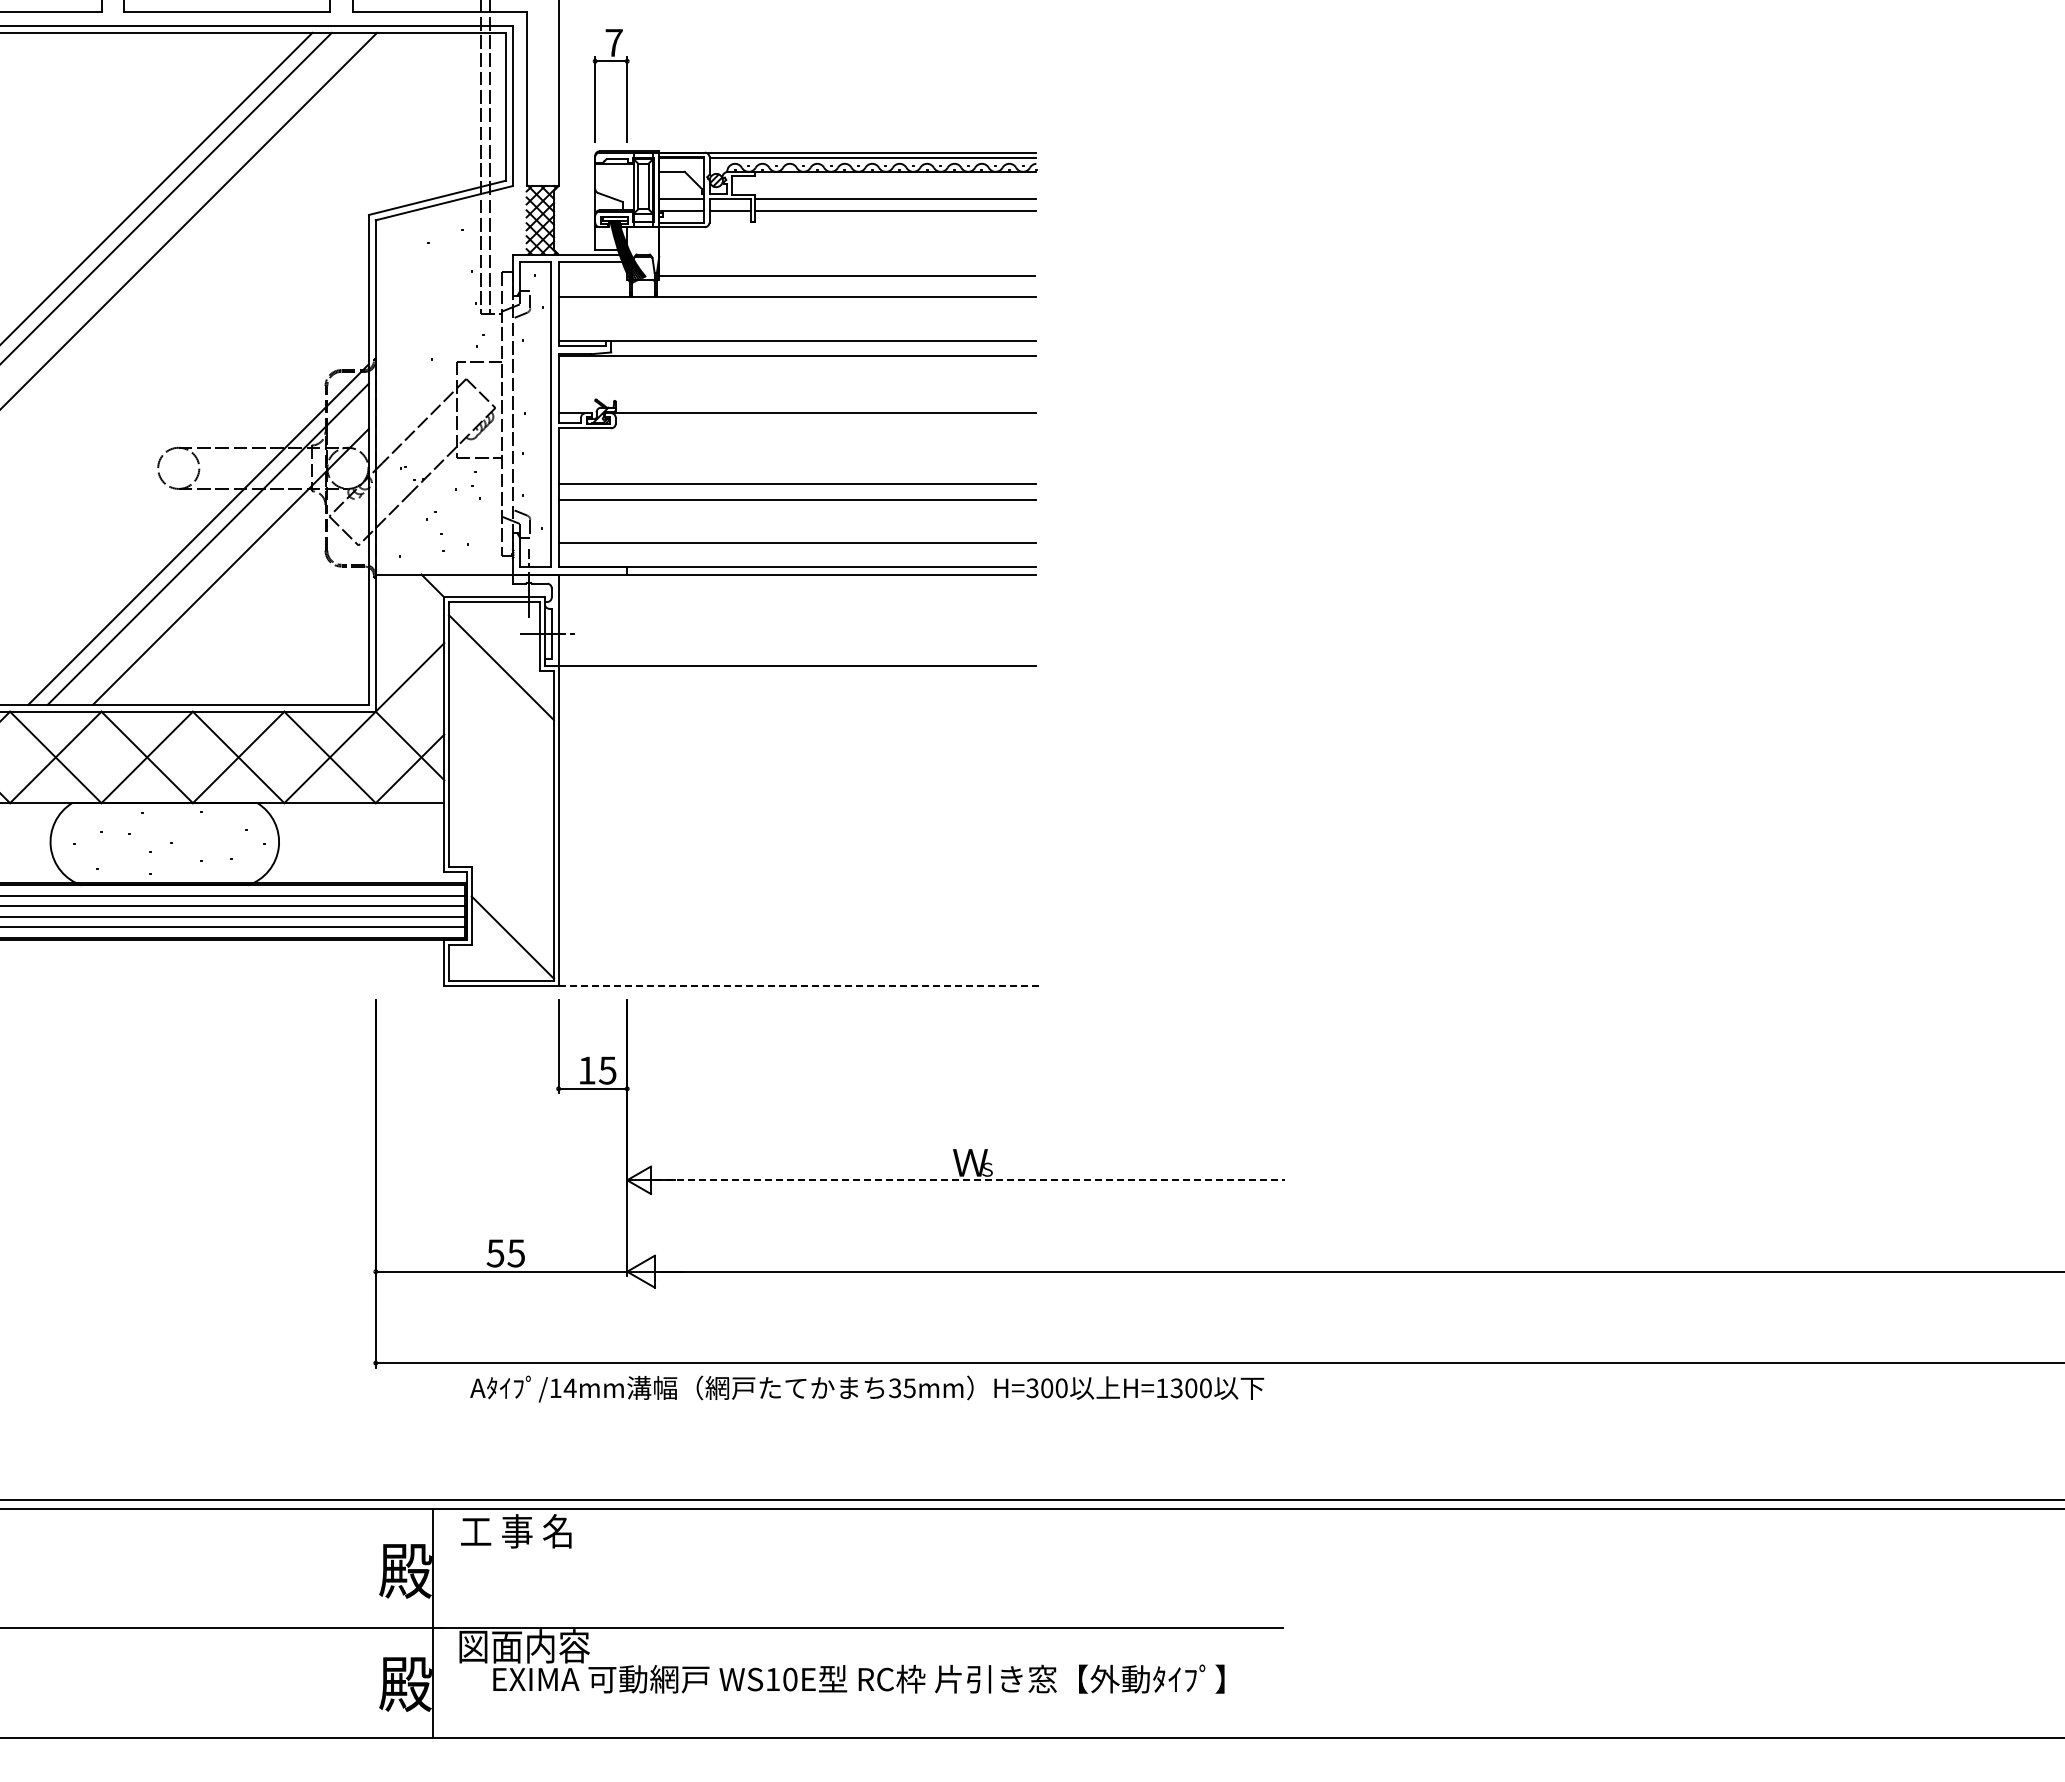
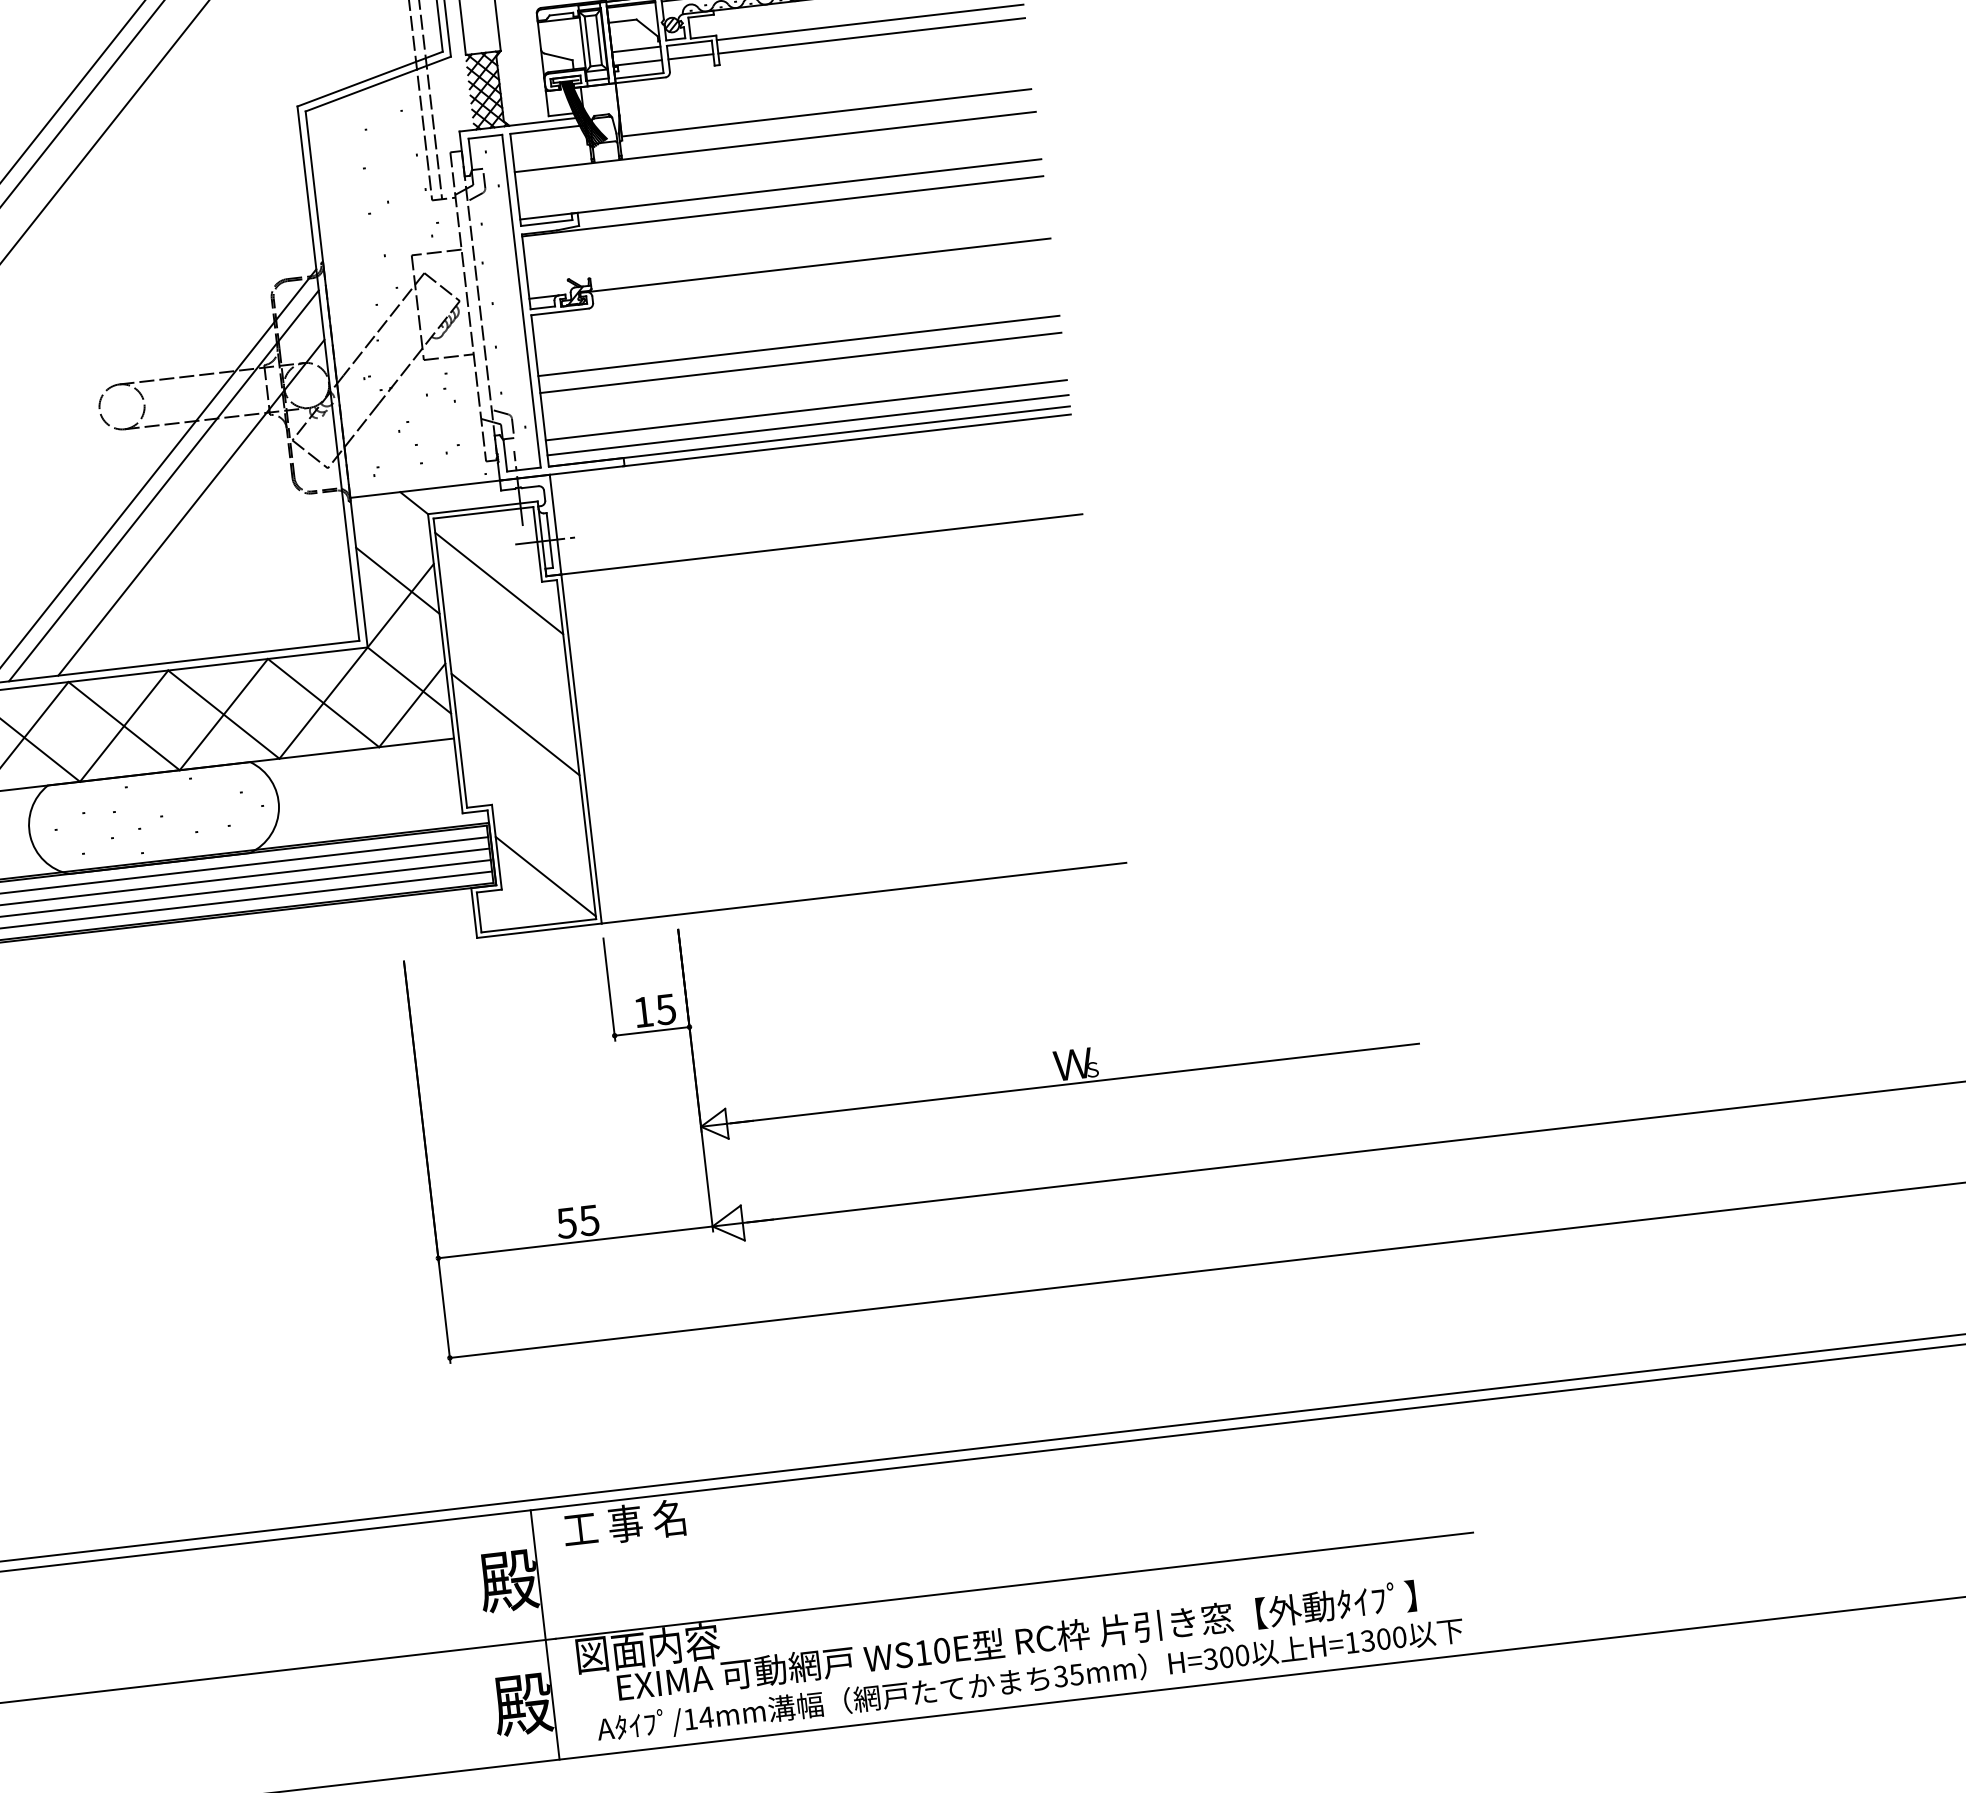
line: (797, 556) -> (808, 424), added
line: (409, 654) -> (397, 580), added
line: (501, 796) -> (515, 724), added
line: (799, 986) -> (864, 893), dashed -> solid
line: (970, 1180) -> (1075, 1083), dashed -> solid
text: (867, 1388) -> (1030, 1680), moved

